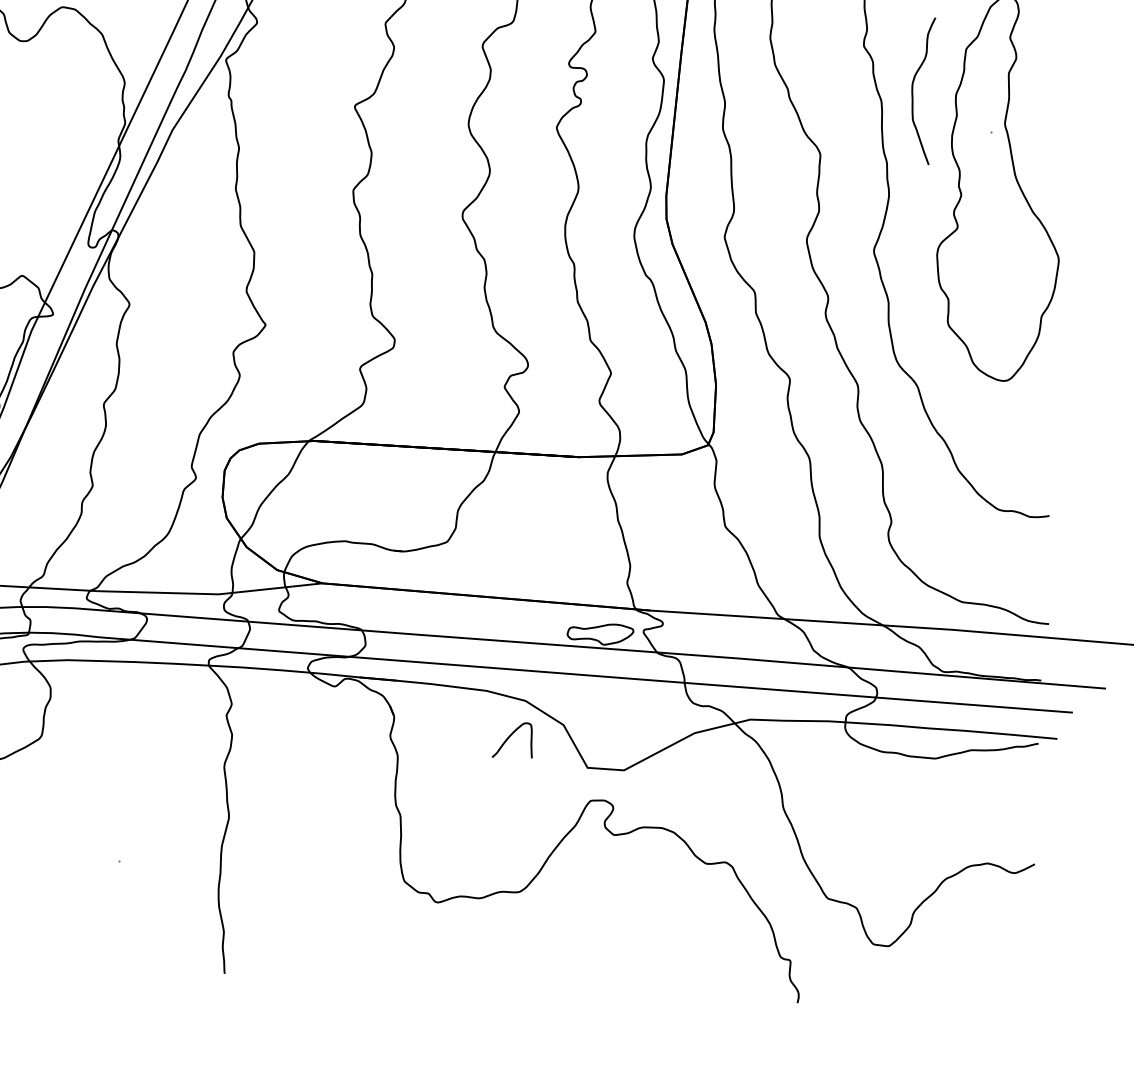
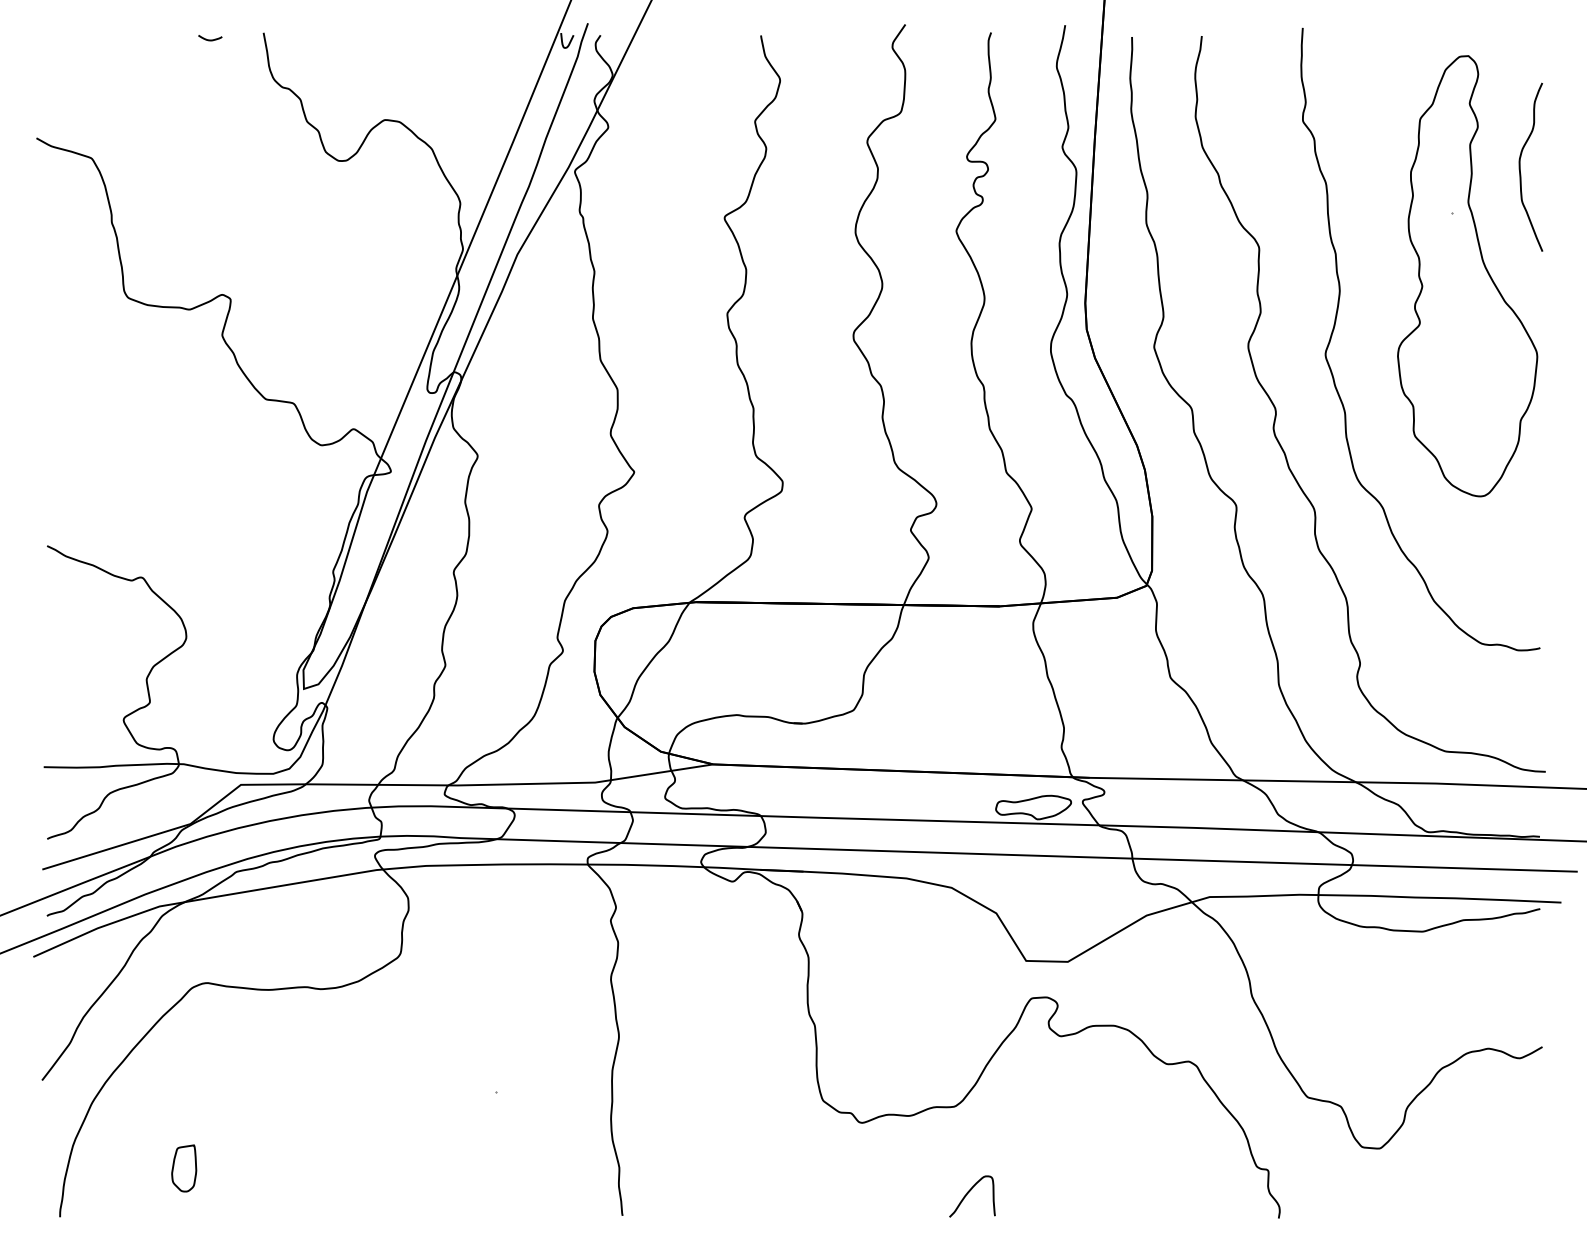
curve: (913, 89) -> (1520, 166), moved
curve: (510, 736) -> (969, 1192), moved

